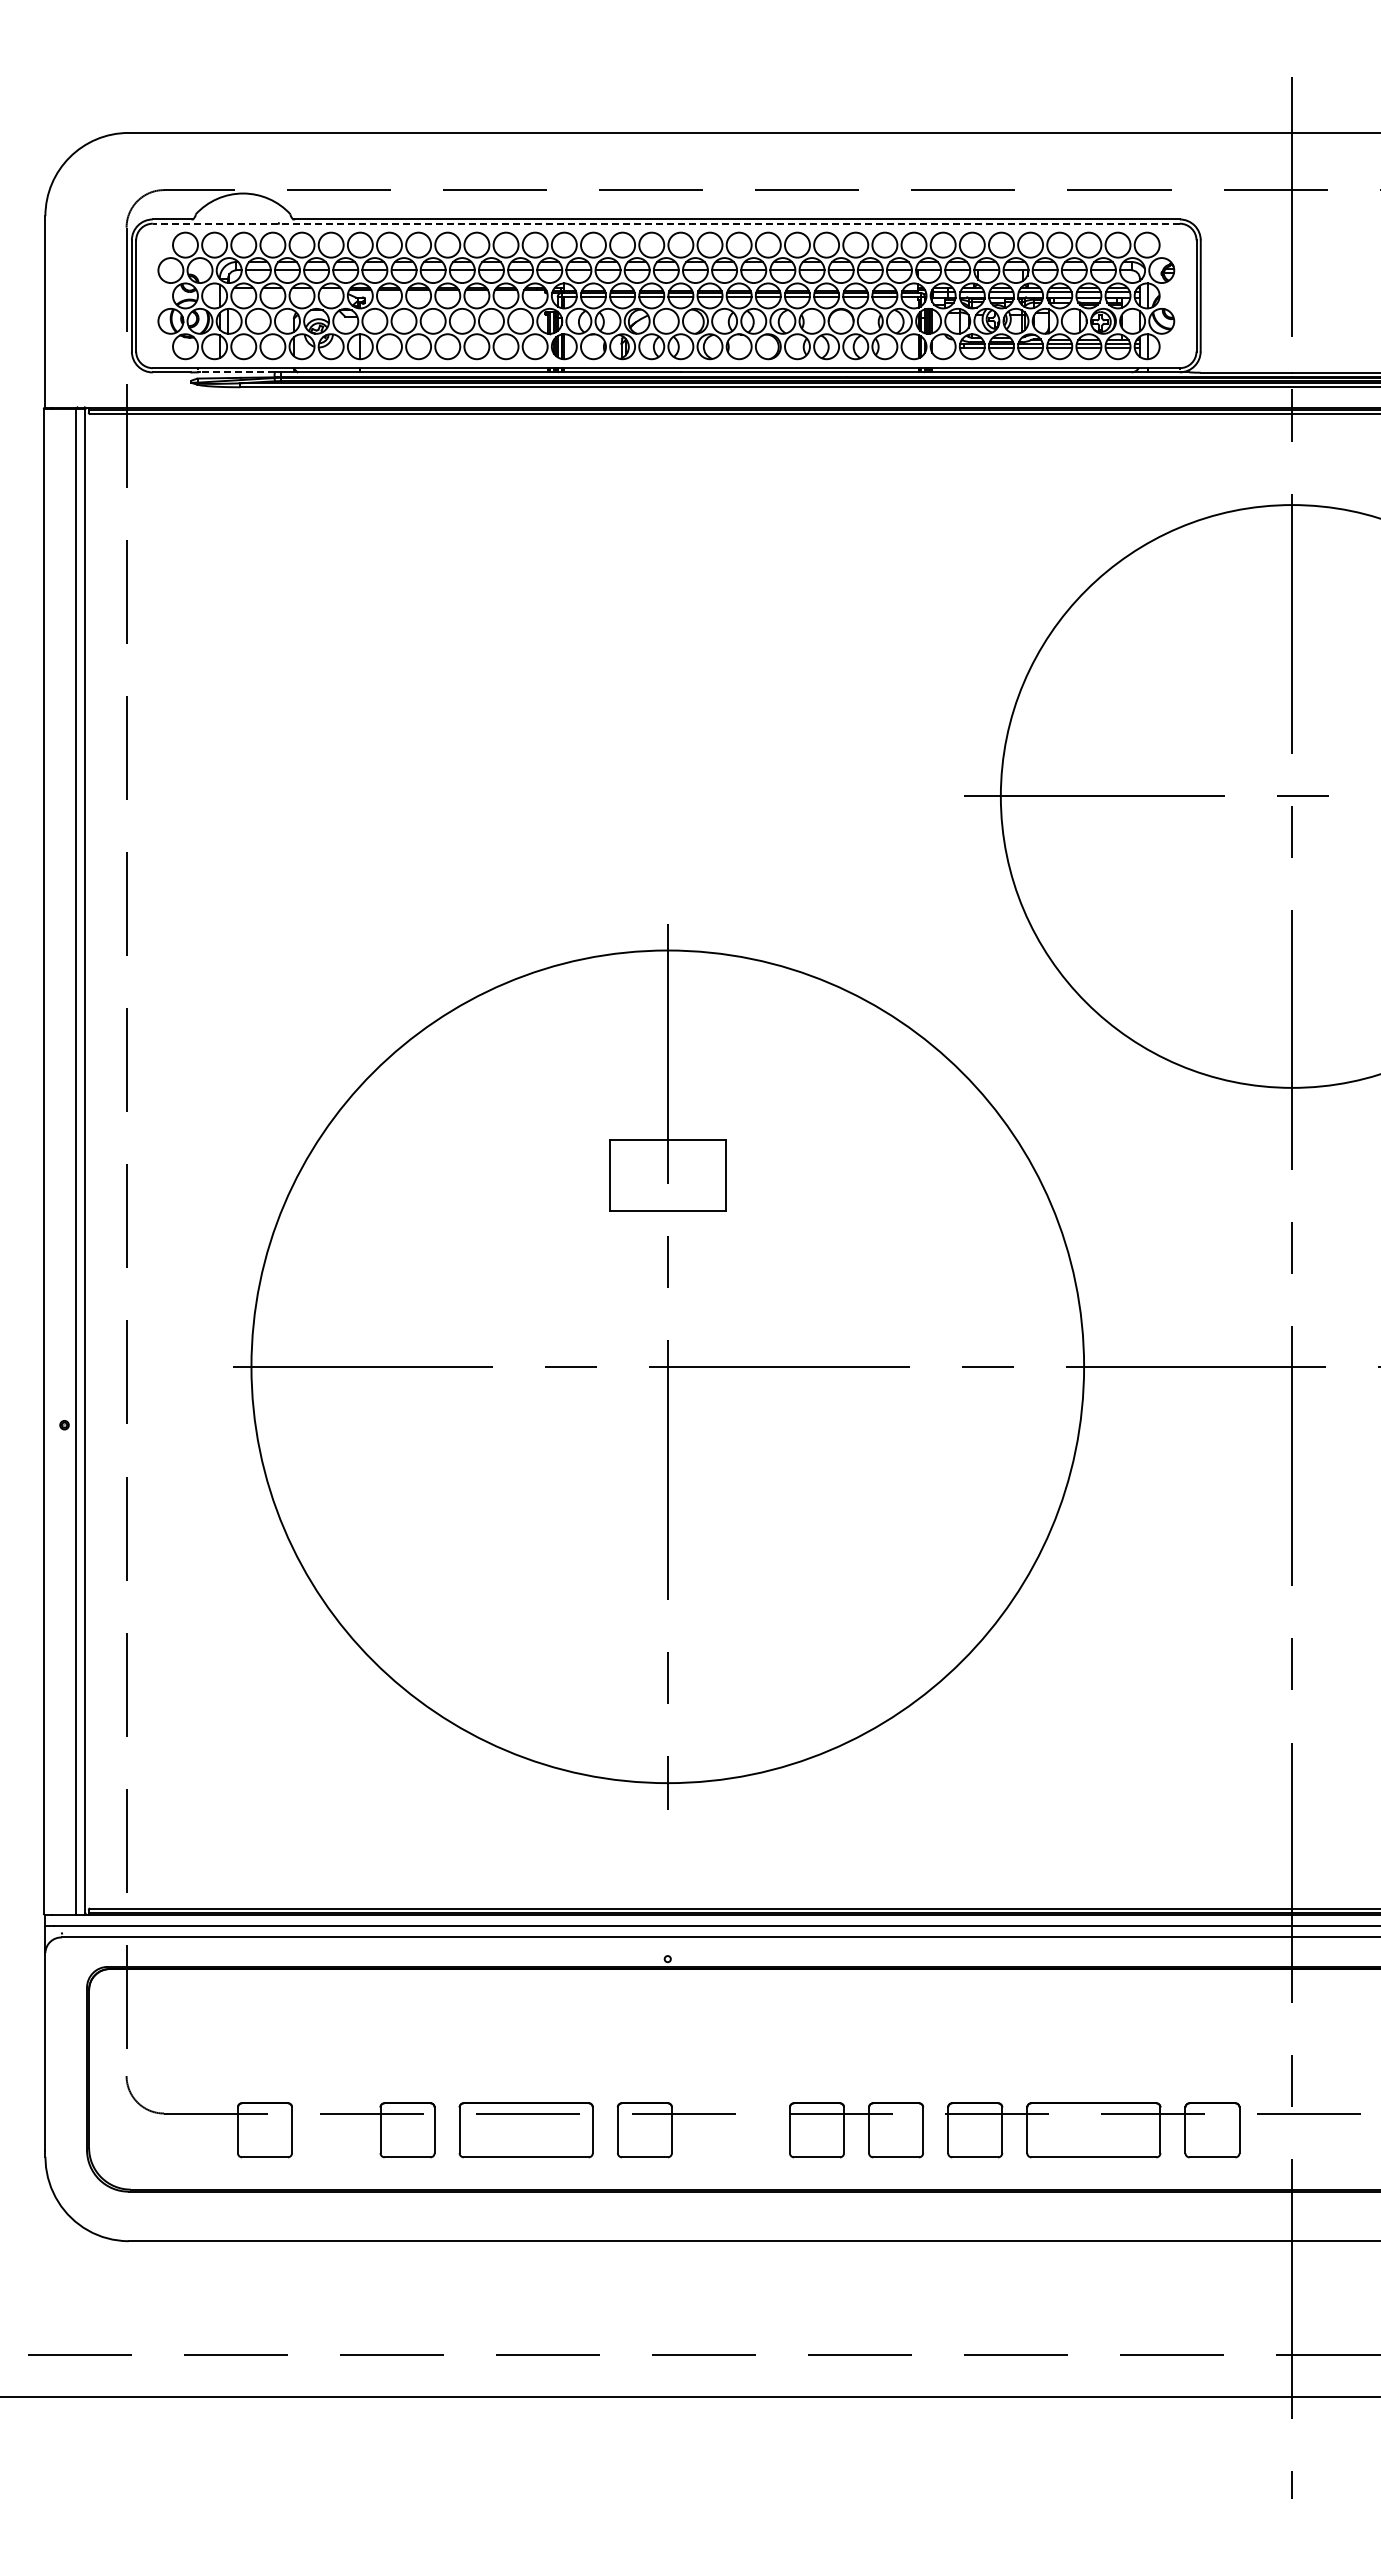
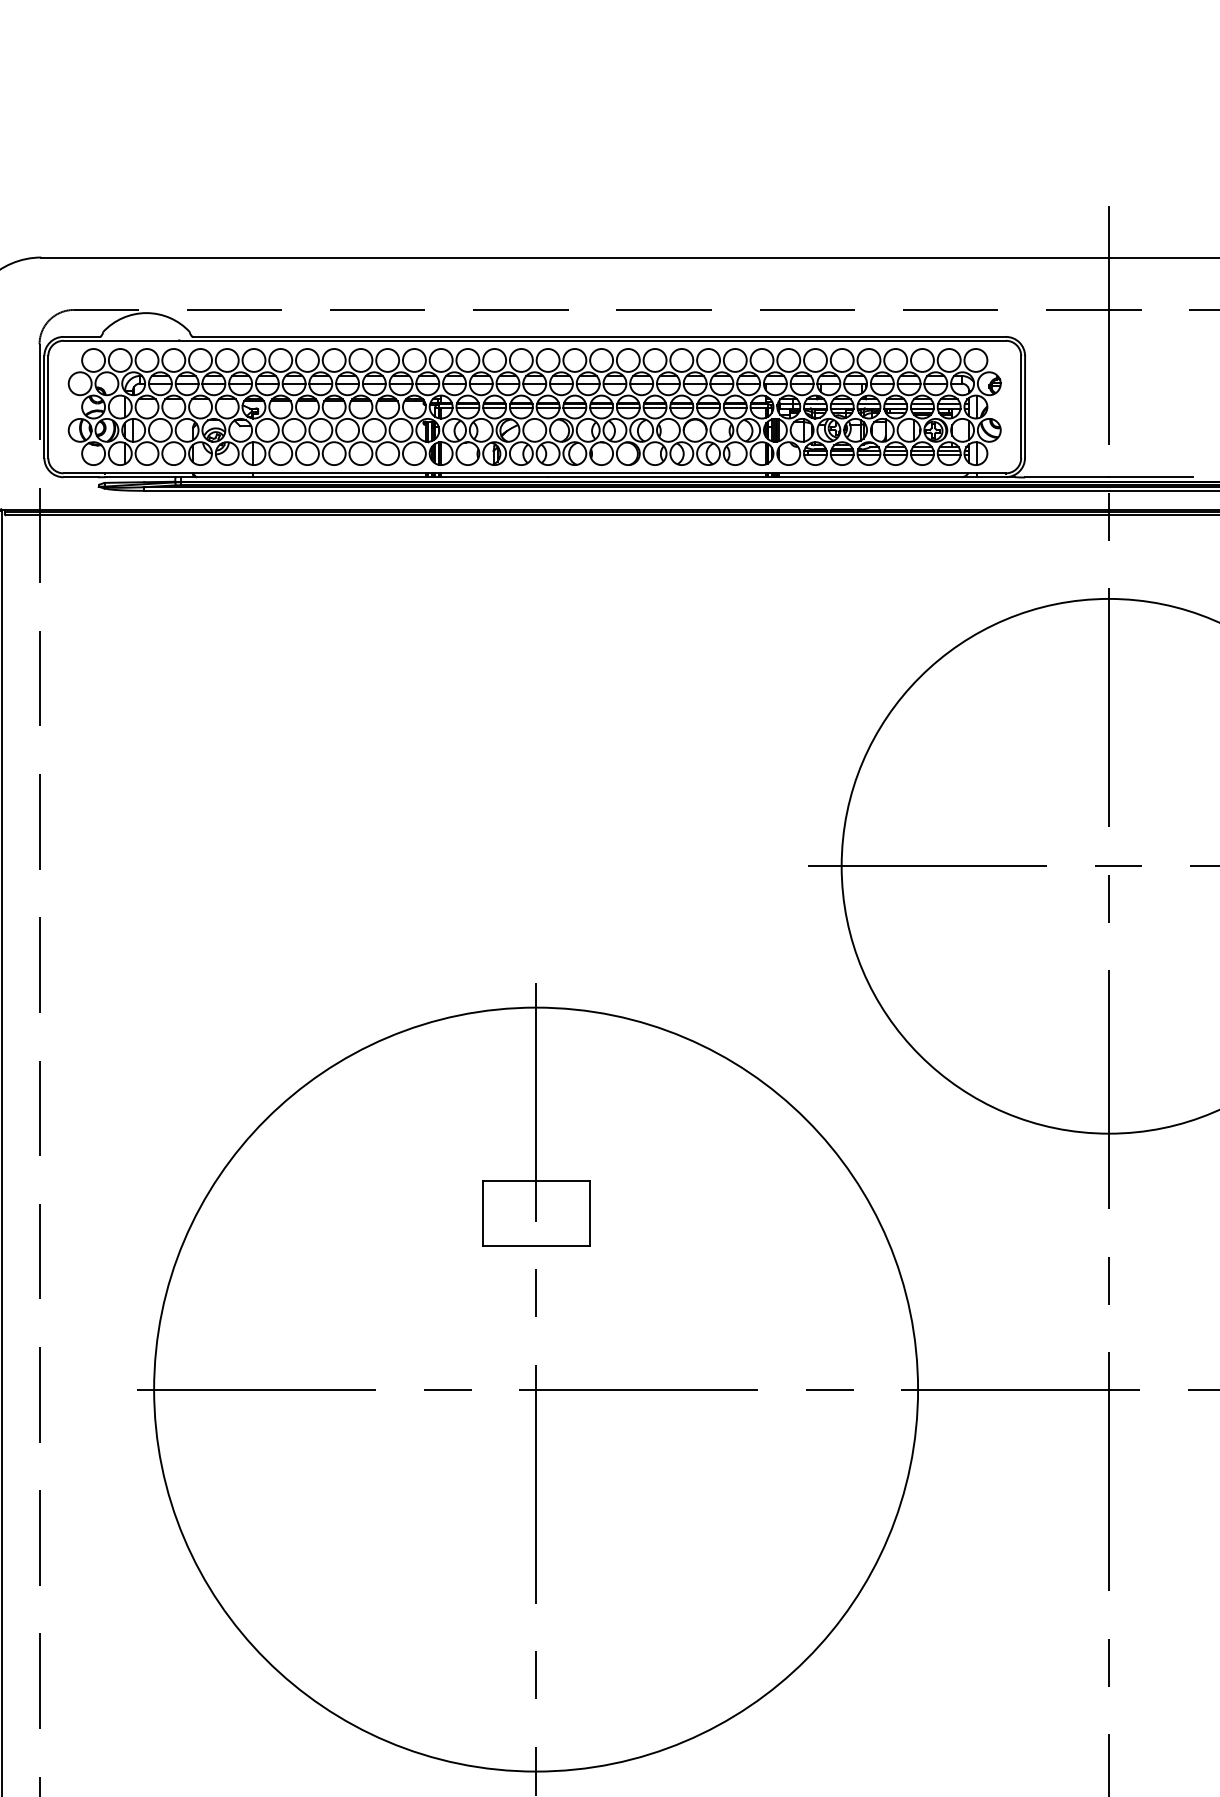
line: (666, 223) -> (534, 340), dashed -> solid
line: (237, 372) -> (141, 477), dashed -> solid

